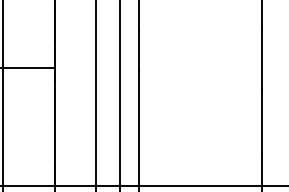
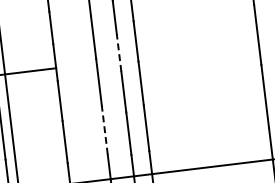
line: (120, 59) -> (119, 52), solid -> dashed
line: (96, 135) -> (104, 129), solid -> dashed

